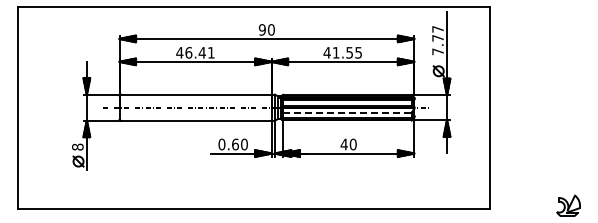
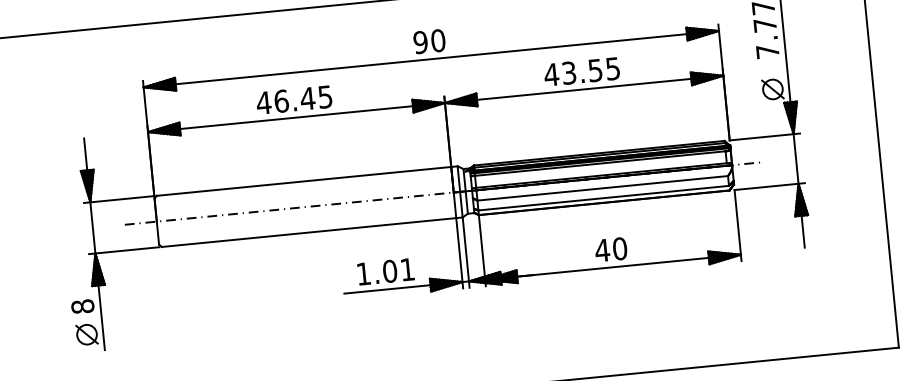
text: (211, 52) -> (325, 96), 46.41 -> 46.45
text: (335, 52) -> (567, 72), 41.55 -> 43.55
line: (347, 112) -> (602, 187), dashed -> solid
text: (232, 144) -> (384, 271), 0.60 -> 1.01

